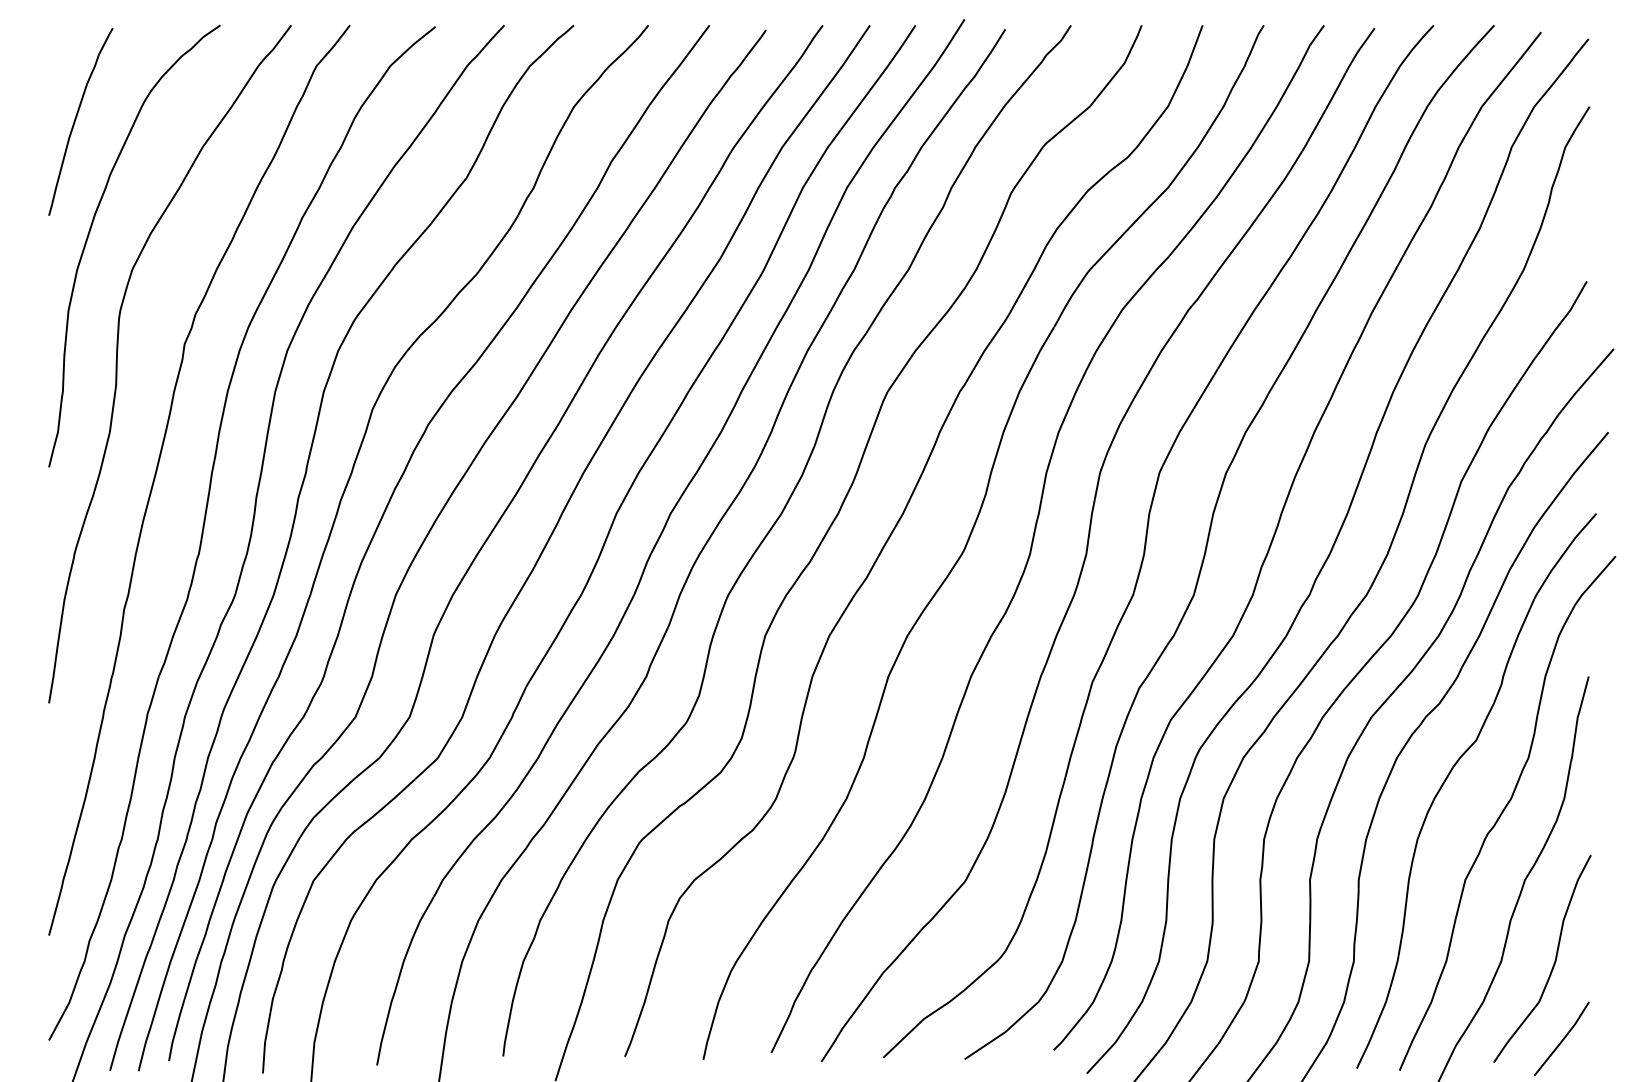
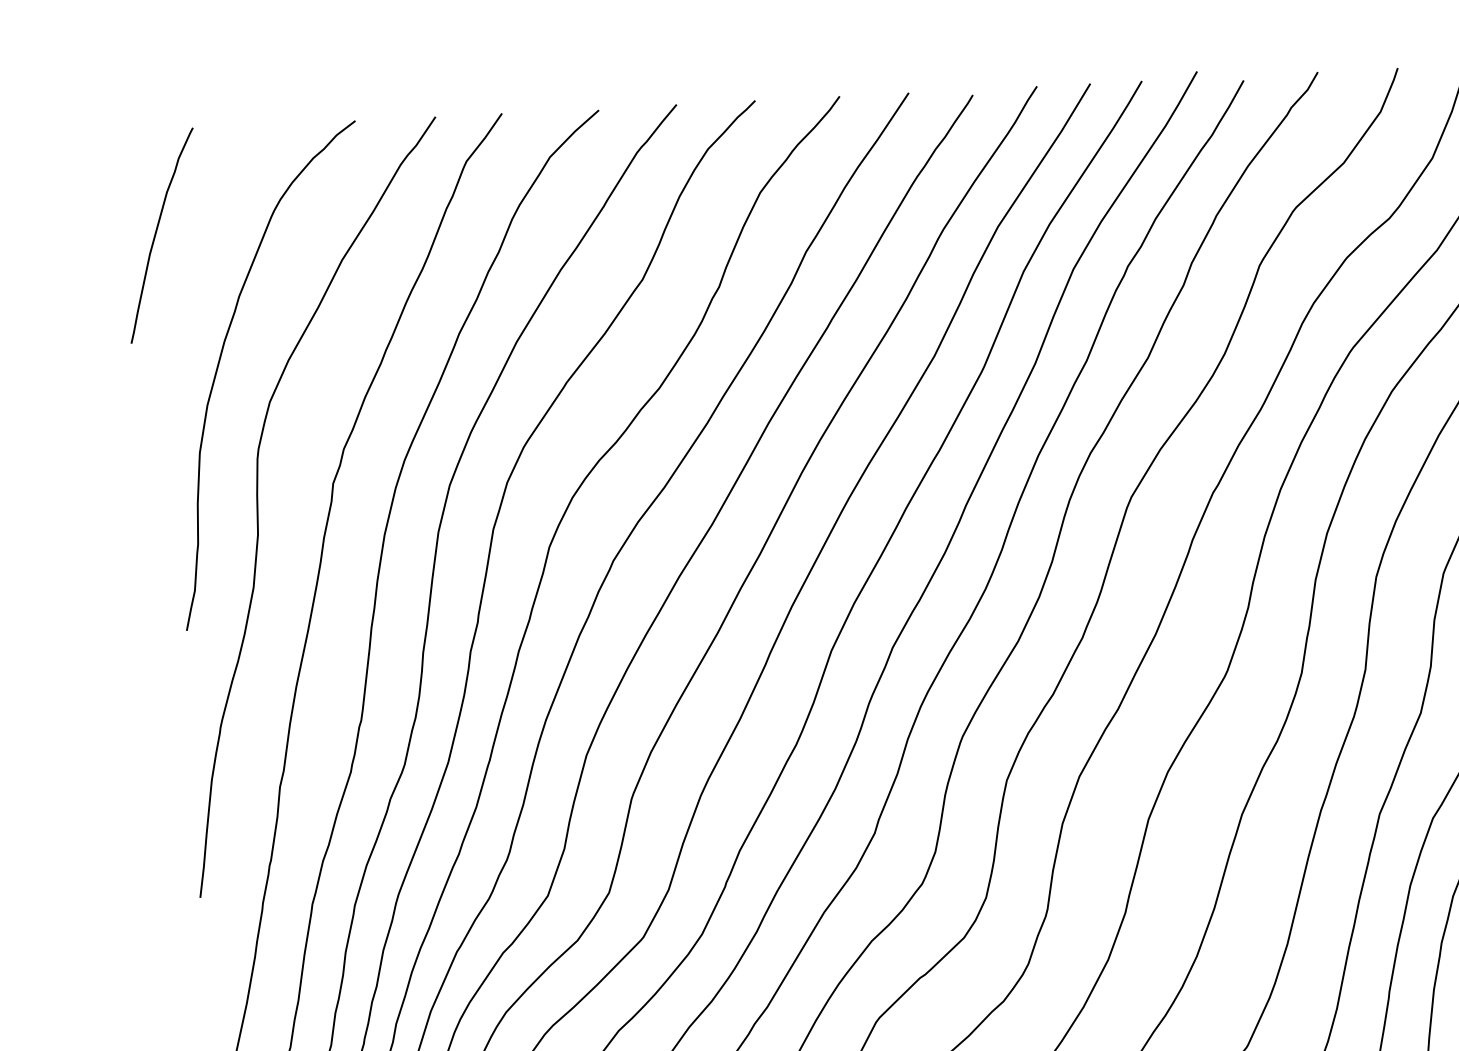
curve: (76, 119) -> (156, 233), moved

